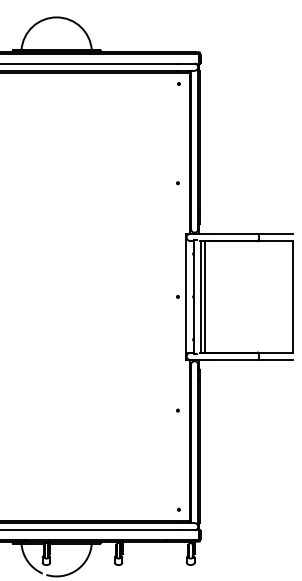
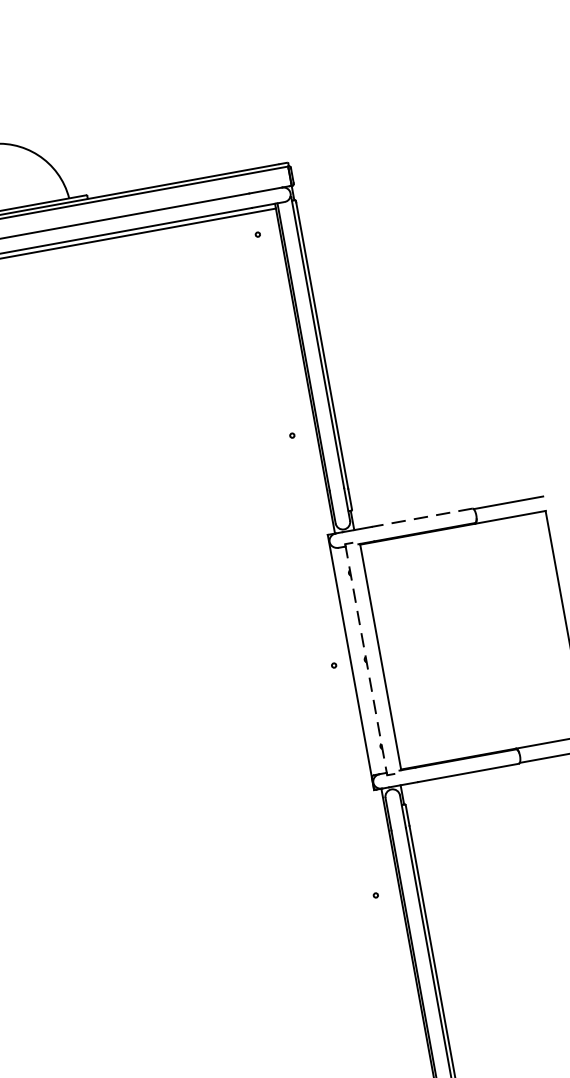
line: (232, 233) -> (421, 517), solid -> dashed
line: (205, 296) -> (389, 654), removed
line: (193, 297) -> (365, 660), solid -> dashed

